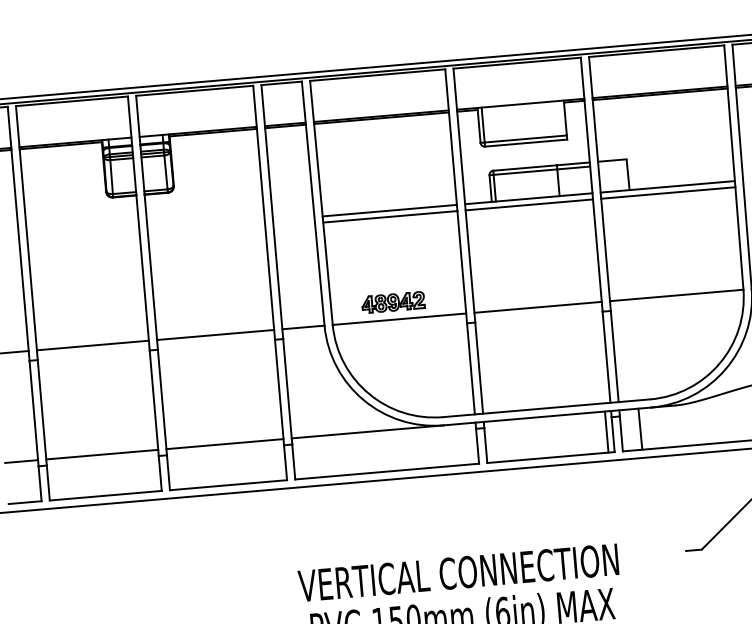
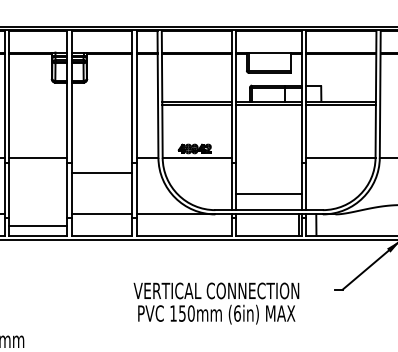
line: (538, 306) -> (269, 193), moved
line: (214, 334) -> (101, 172), moved
line: (102, 454) -> (38, 226), moved

